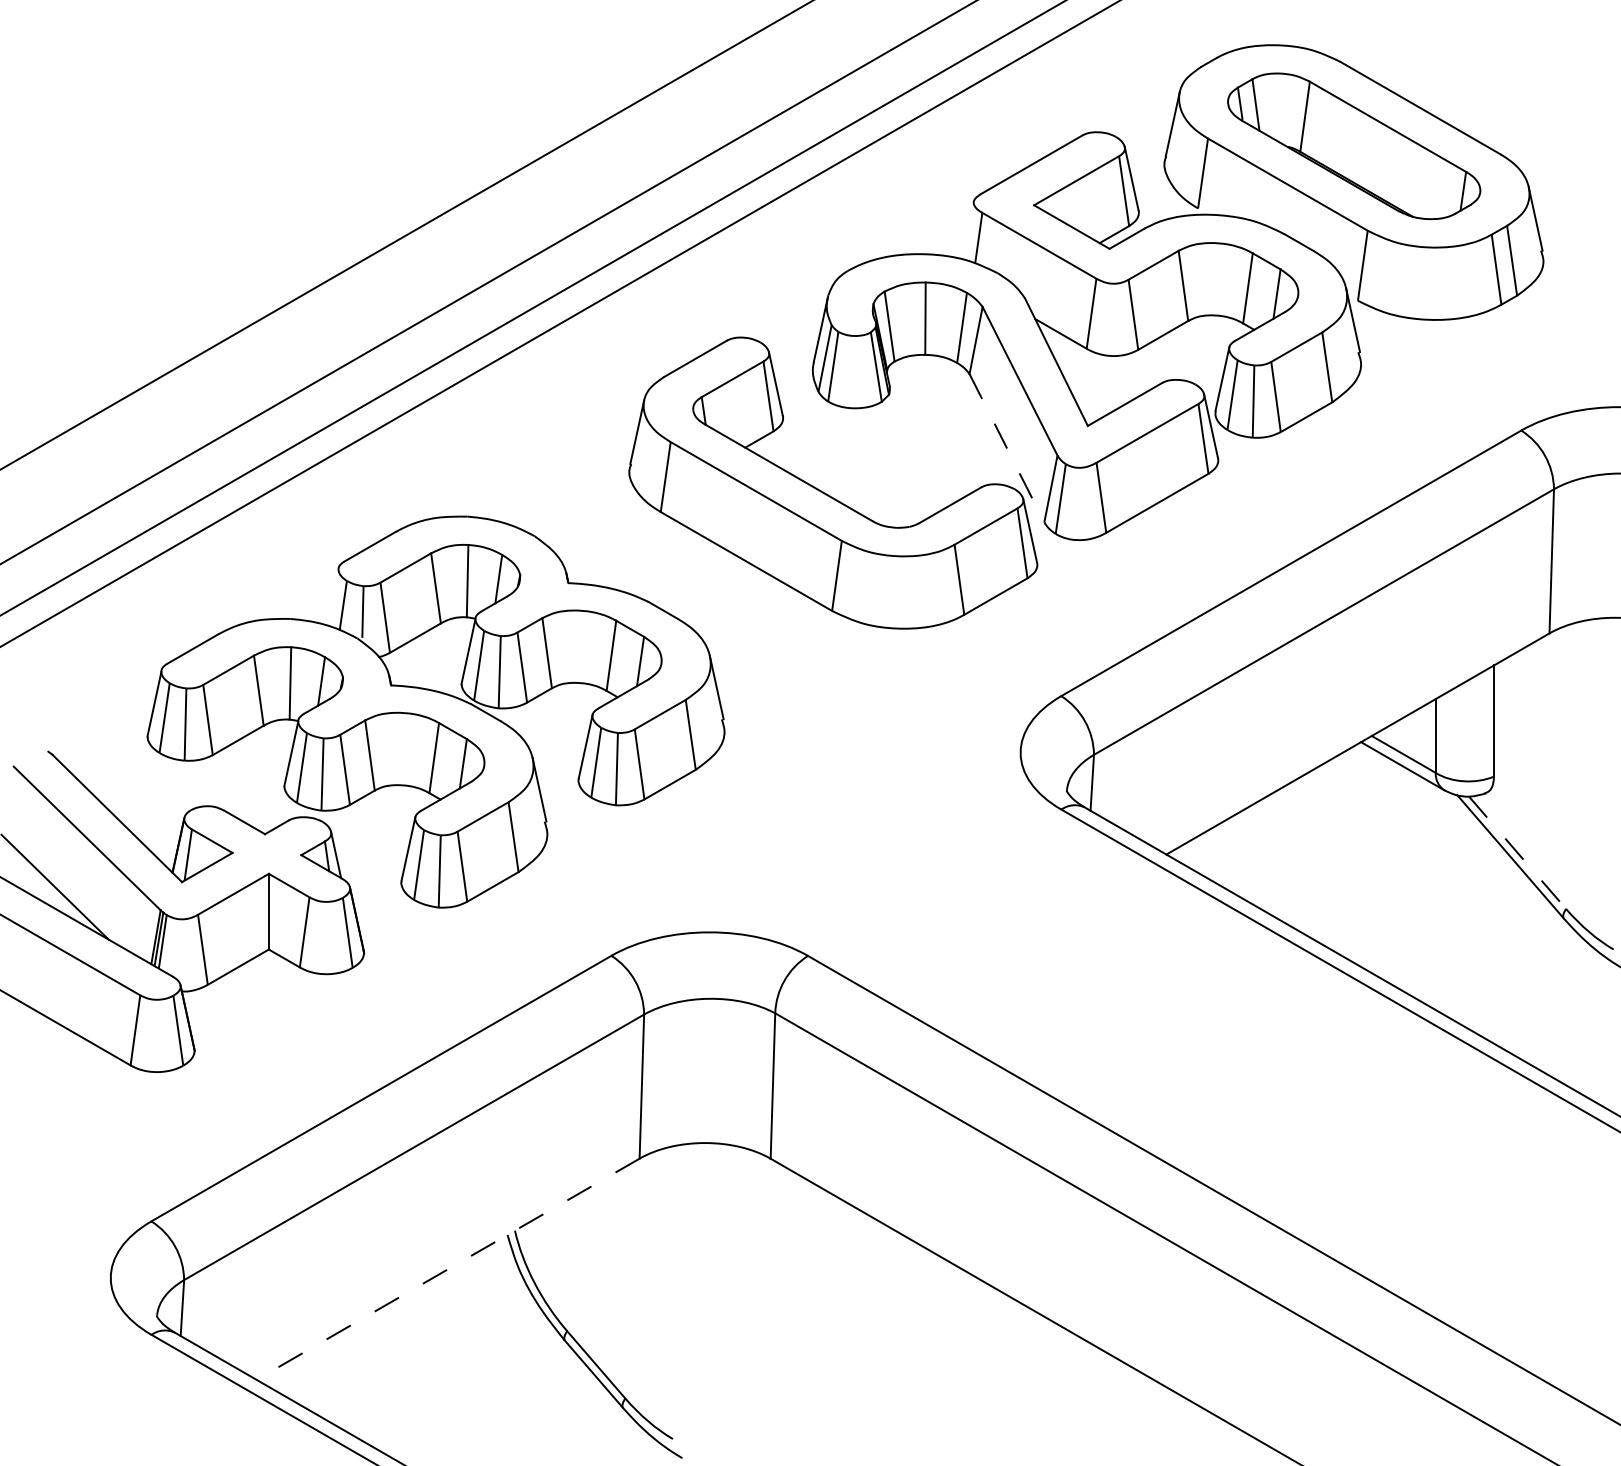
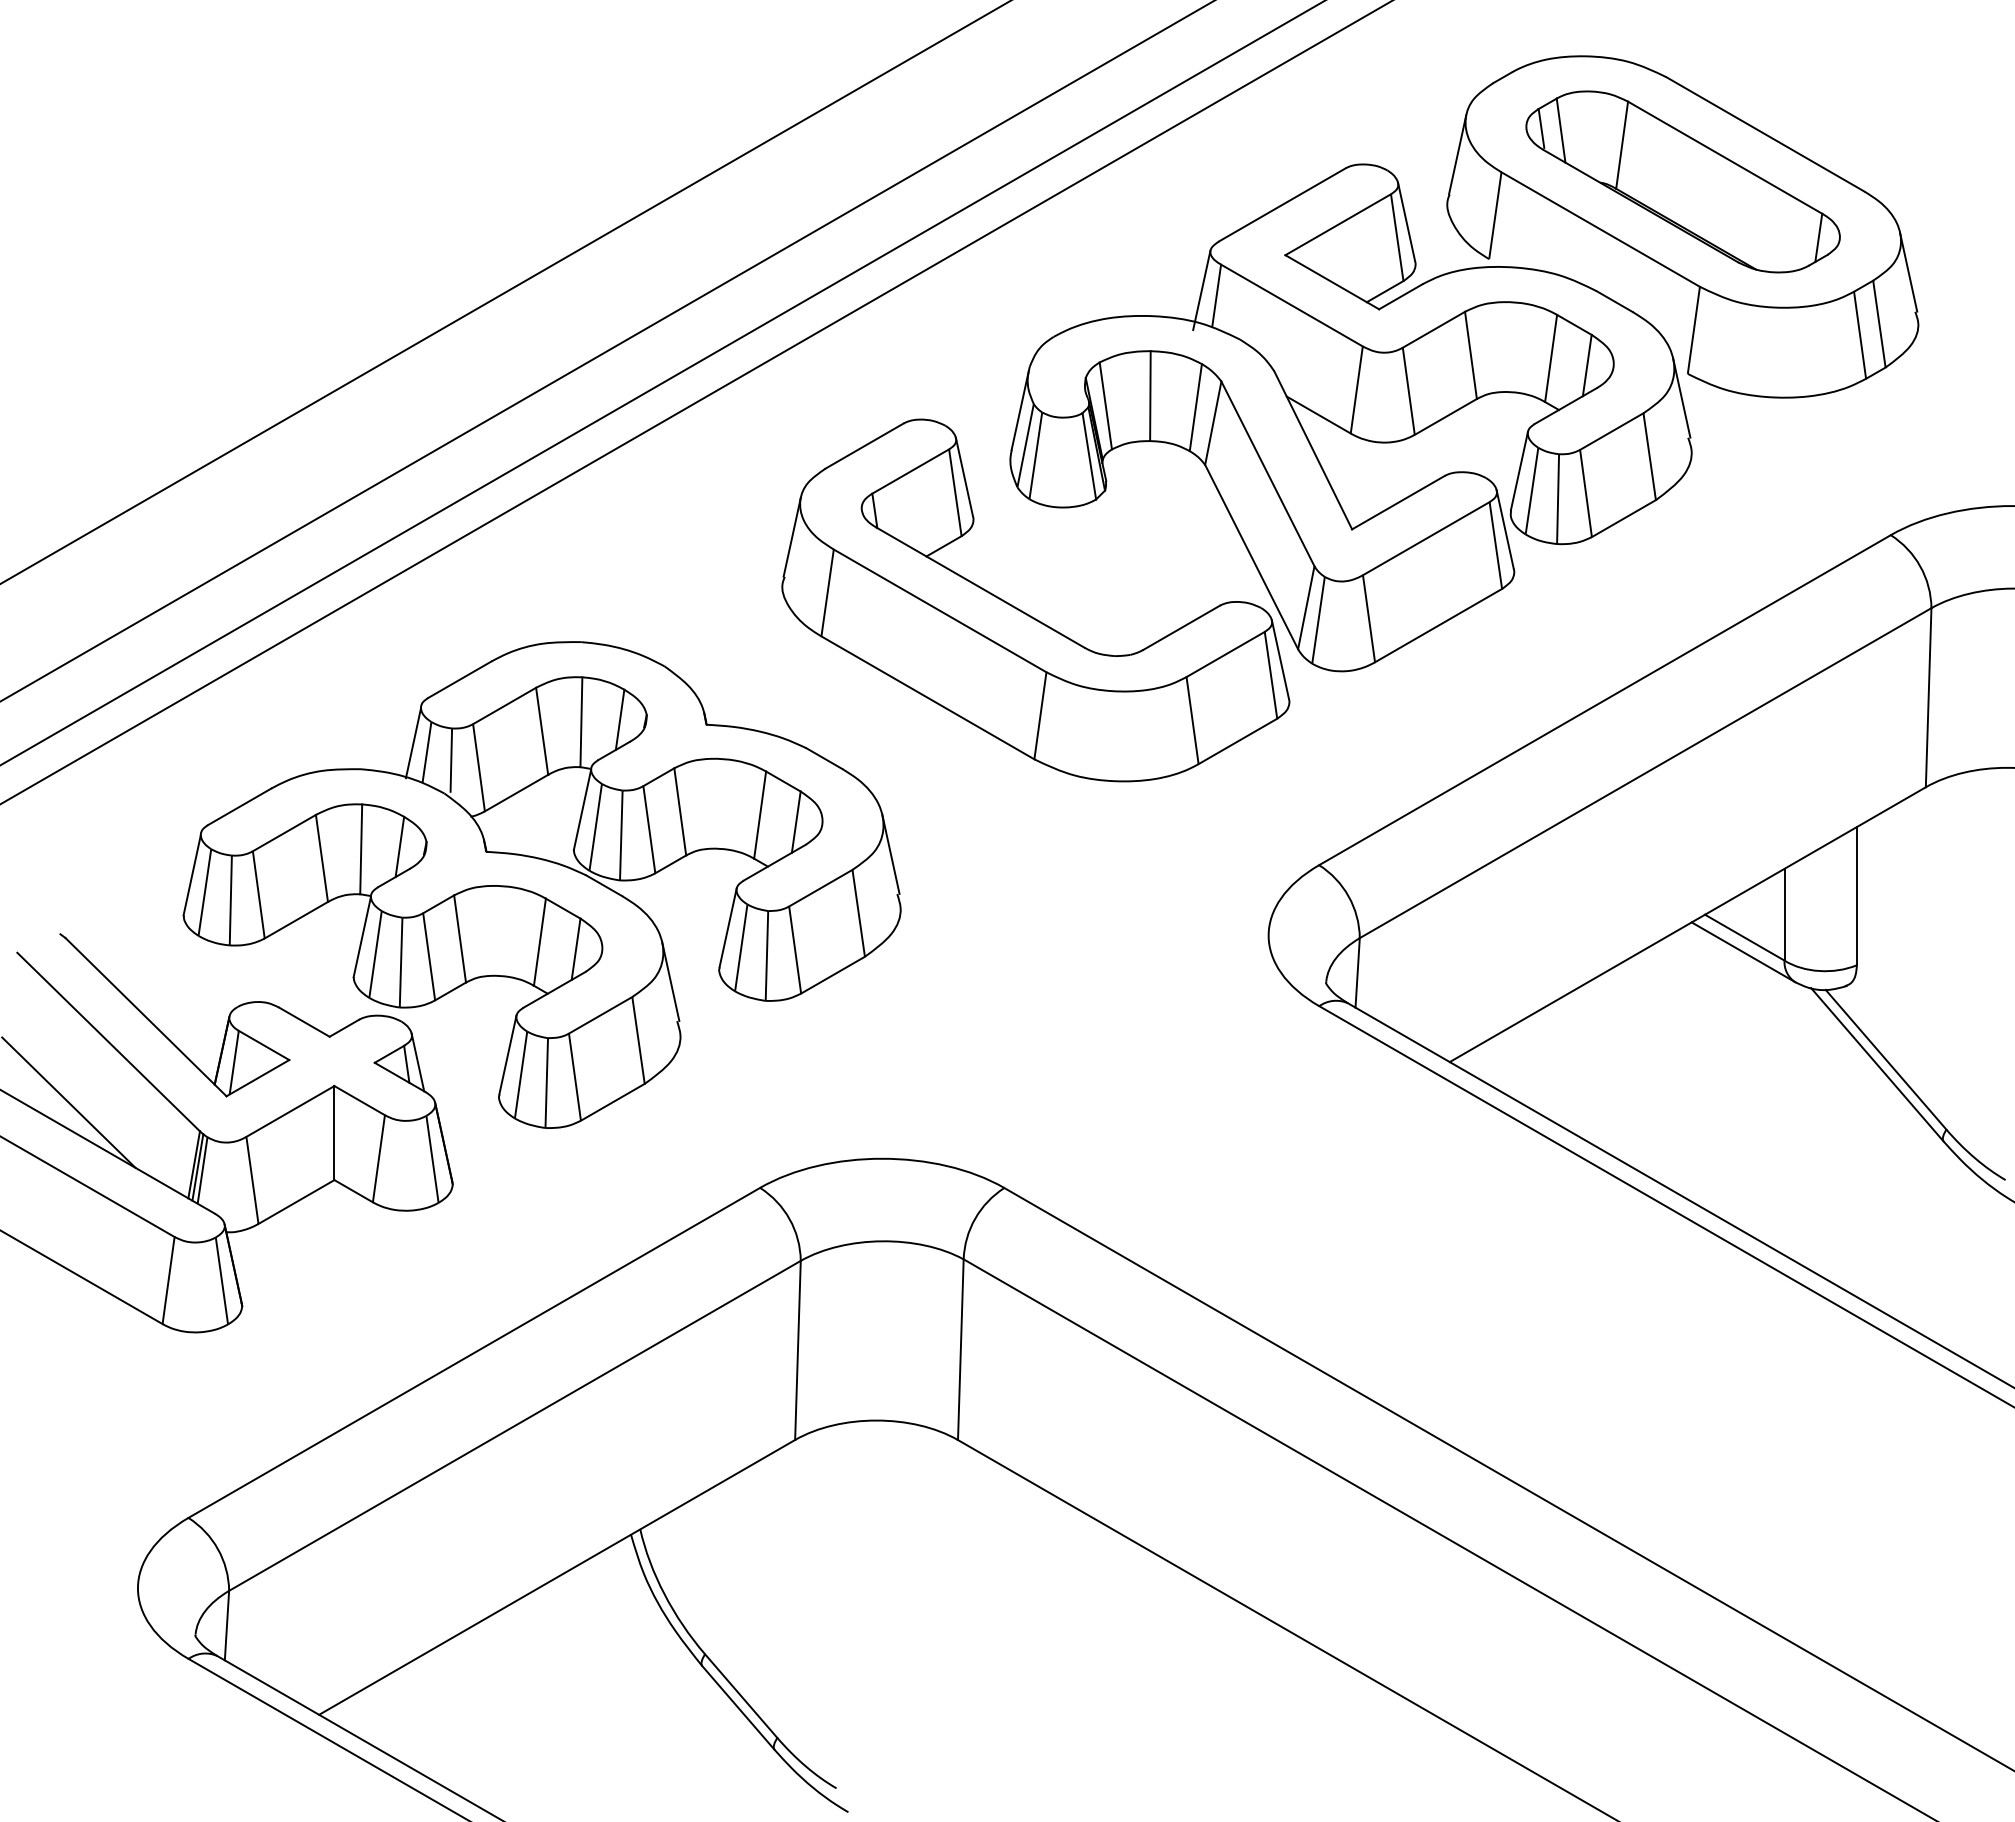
line: (966, 233) -> (1201, 290), added
line: (1006, 448) -> (1251, 557), dashed -> solid
line: (332, 598) -> (413, 743), added
line: (1517, 853) -> (1886, 1060), dashed -> solid
line: (448, 1269) -> (557, 1577), dashed -> solid

